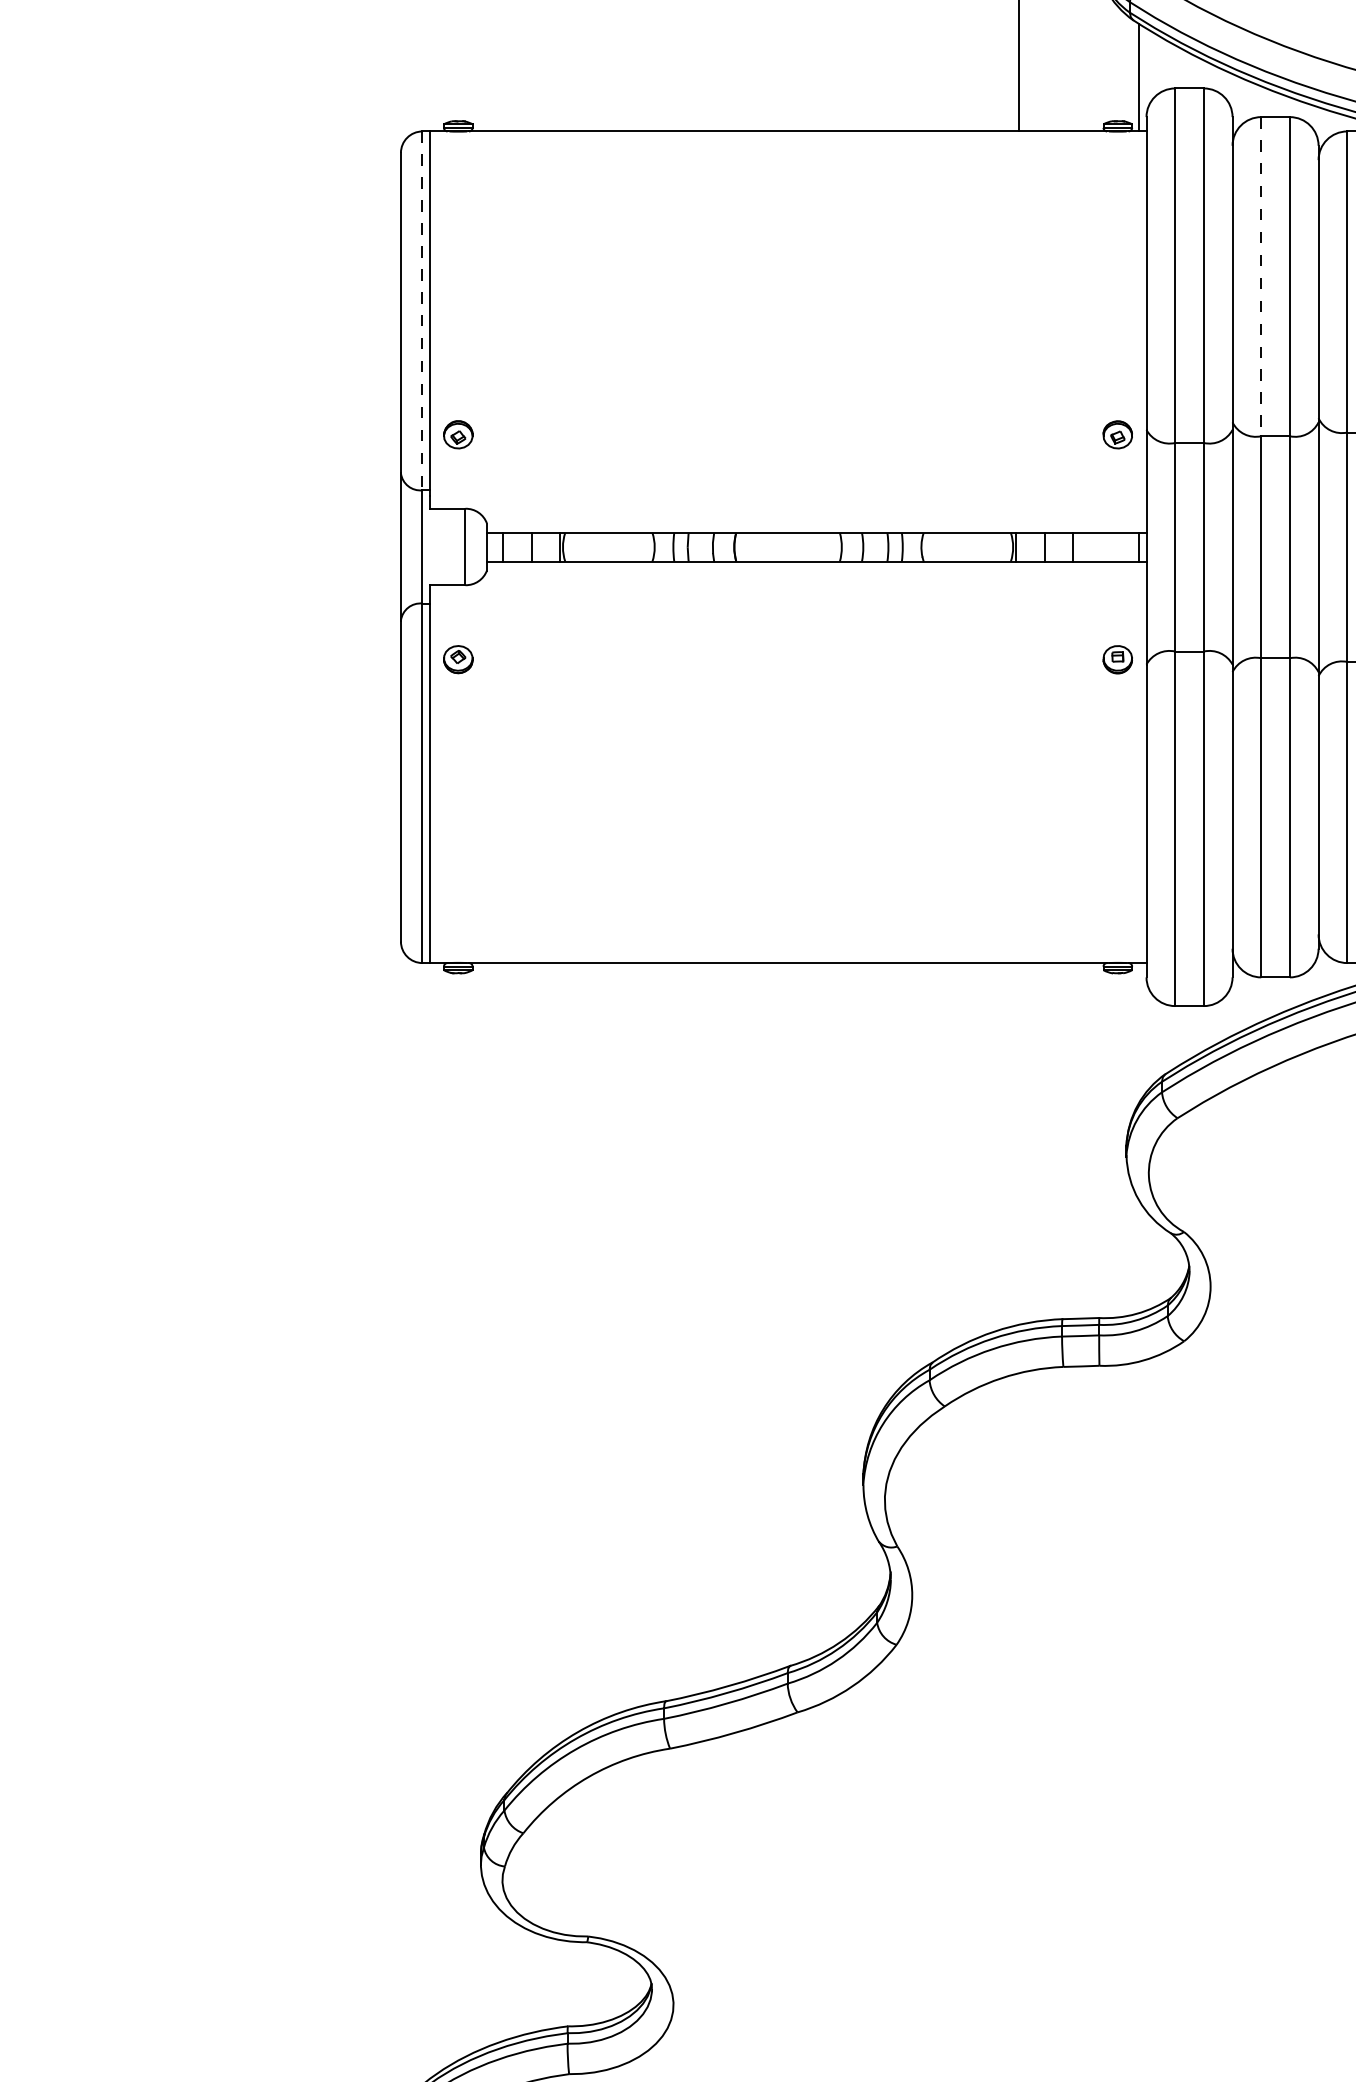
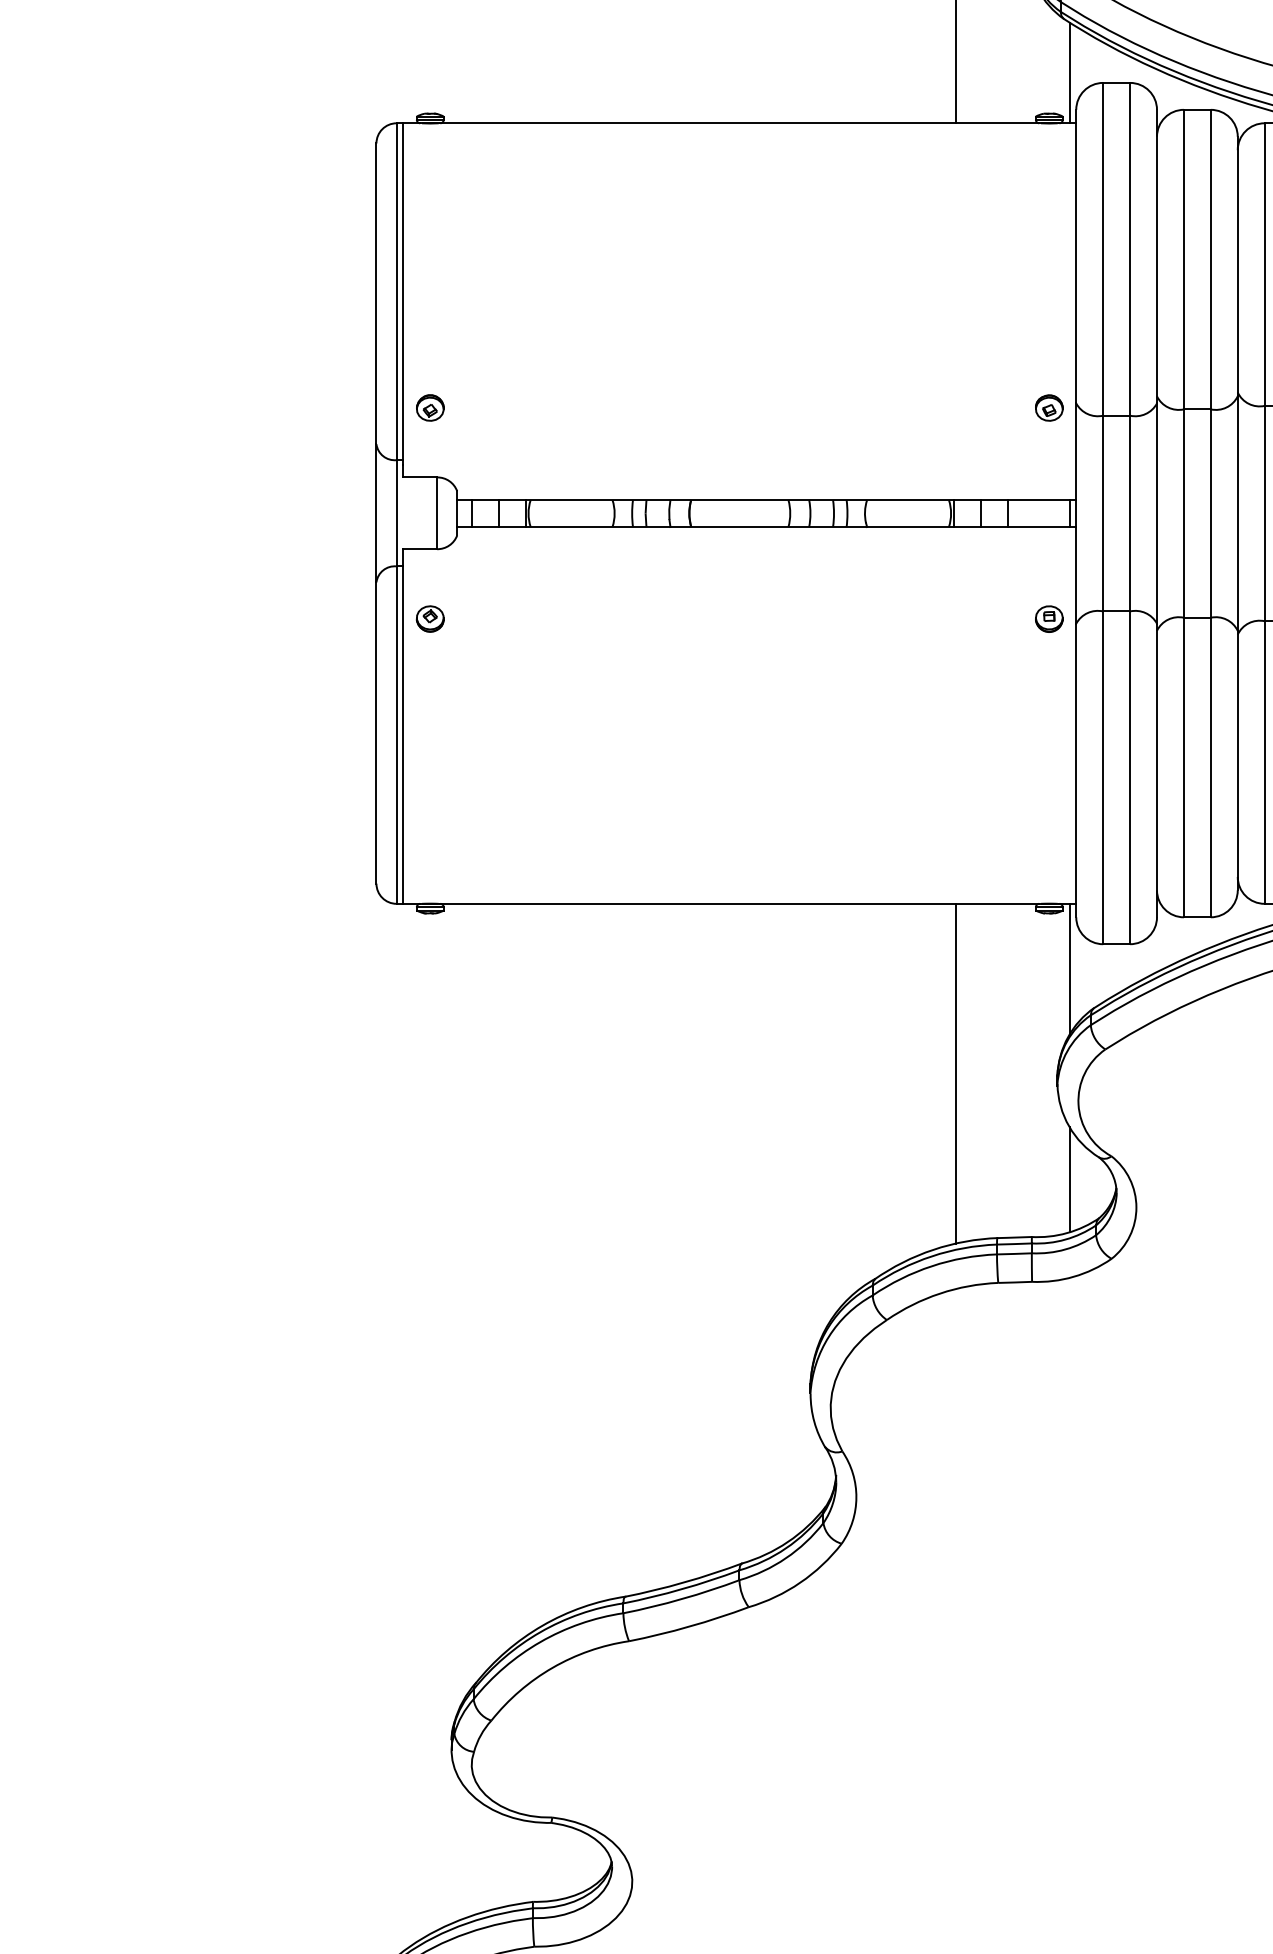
line: (1260, 276) -> (1183, 259), dashed -> solid
line: (422, 311) -> (396, 292), dashed -> solid
line: (1139, 1033) -> (1069, 969), added
line: (1018, 1143) -> (956, 1073), added
line: (1139, 1256) -> (1069, 1179), added

